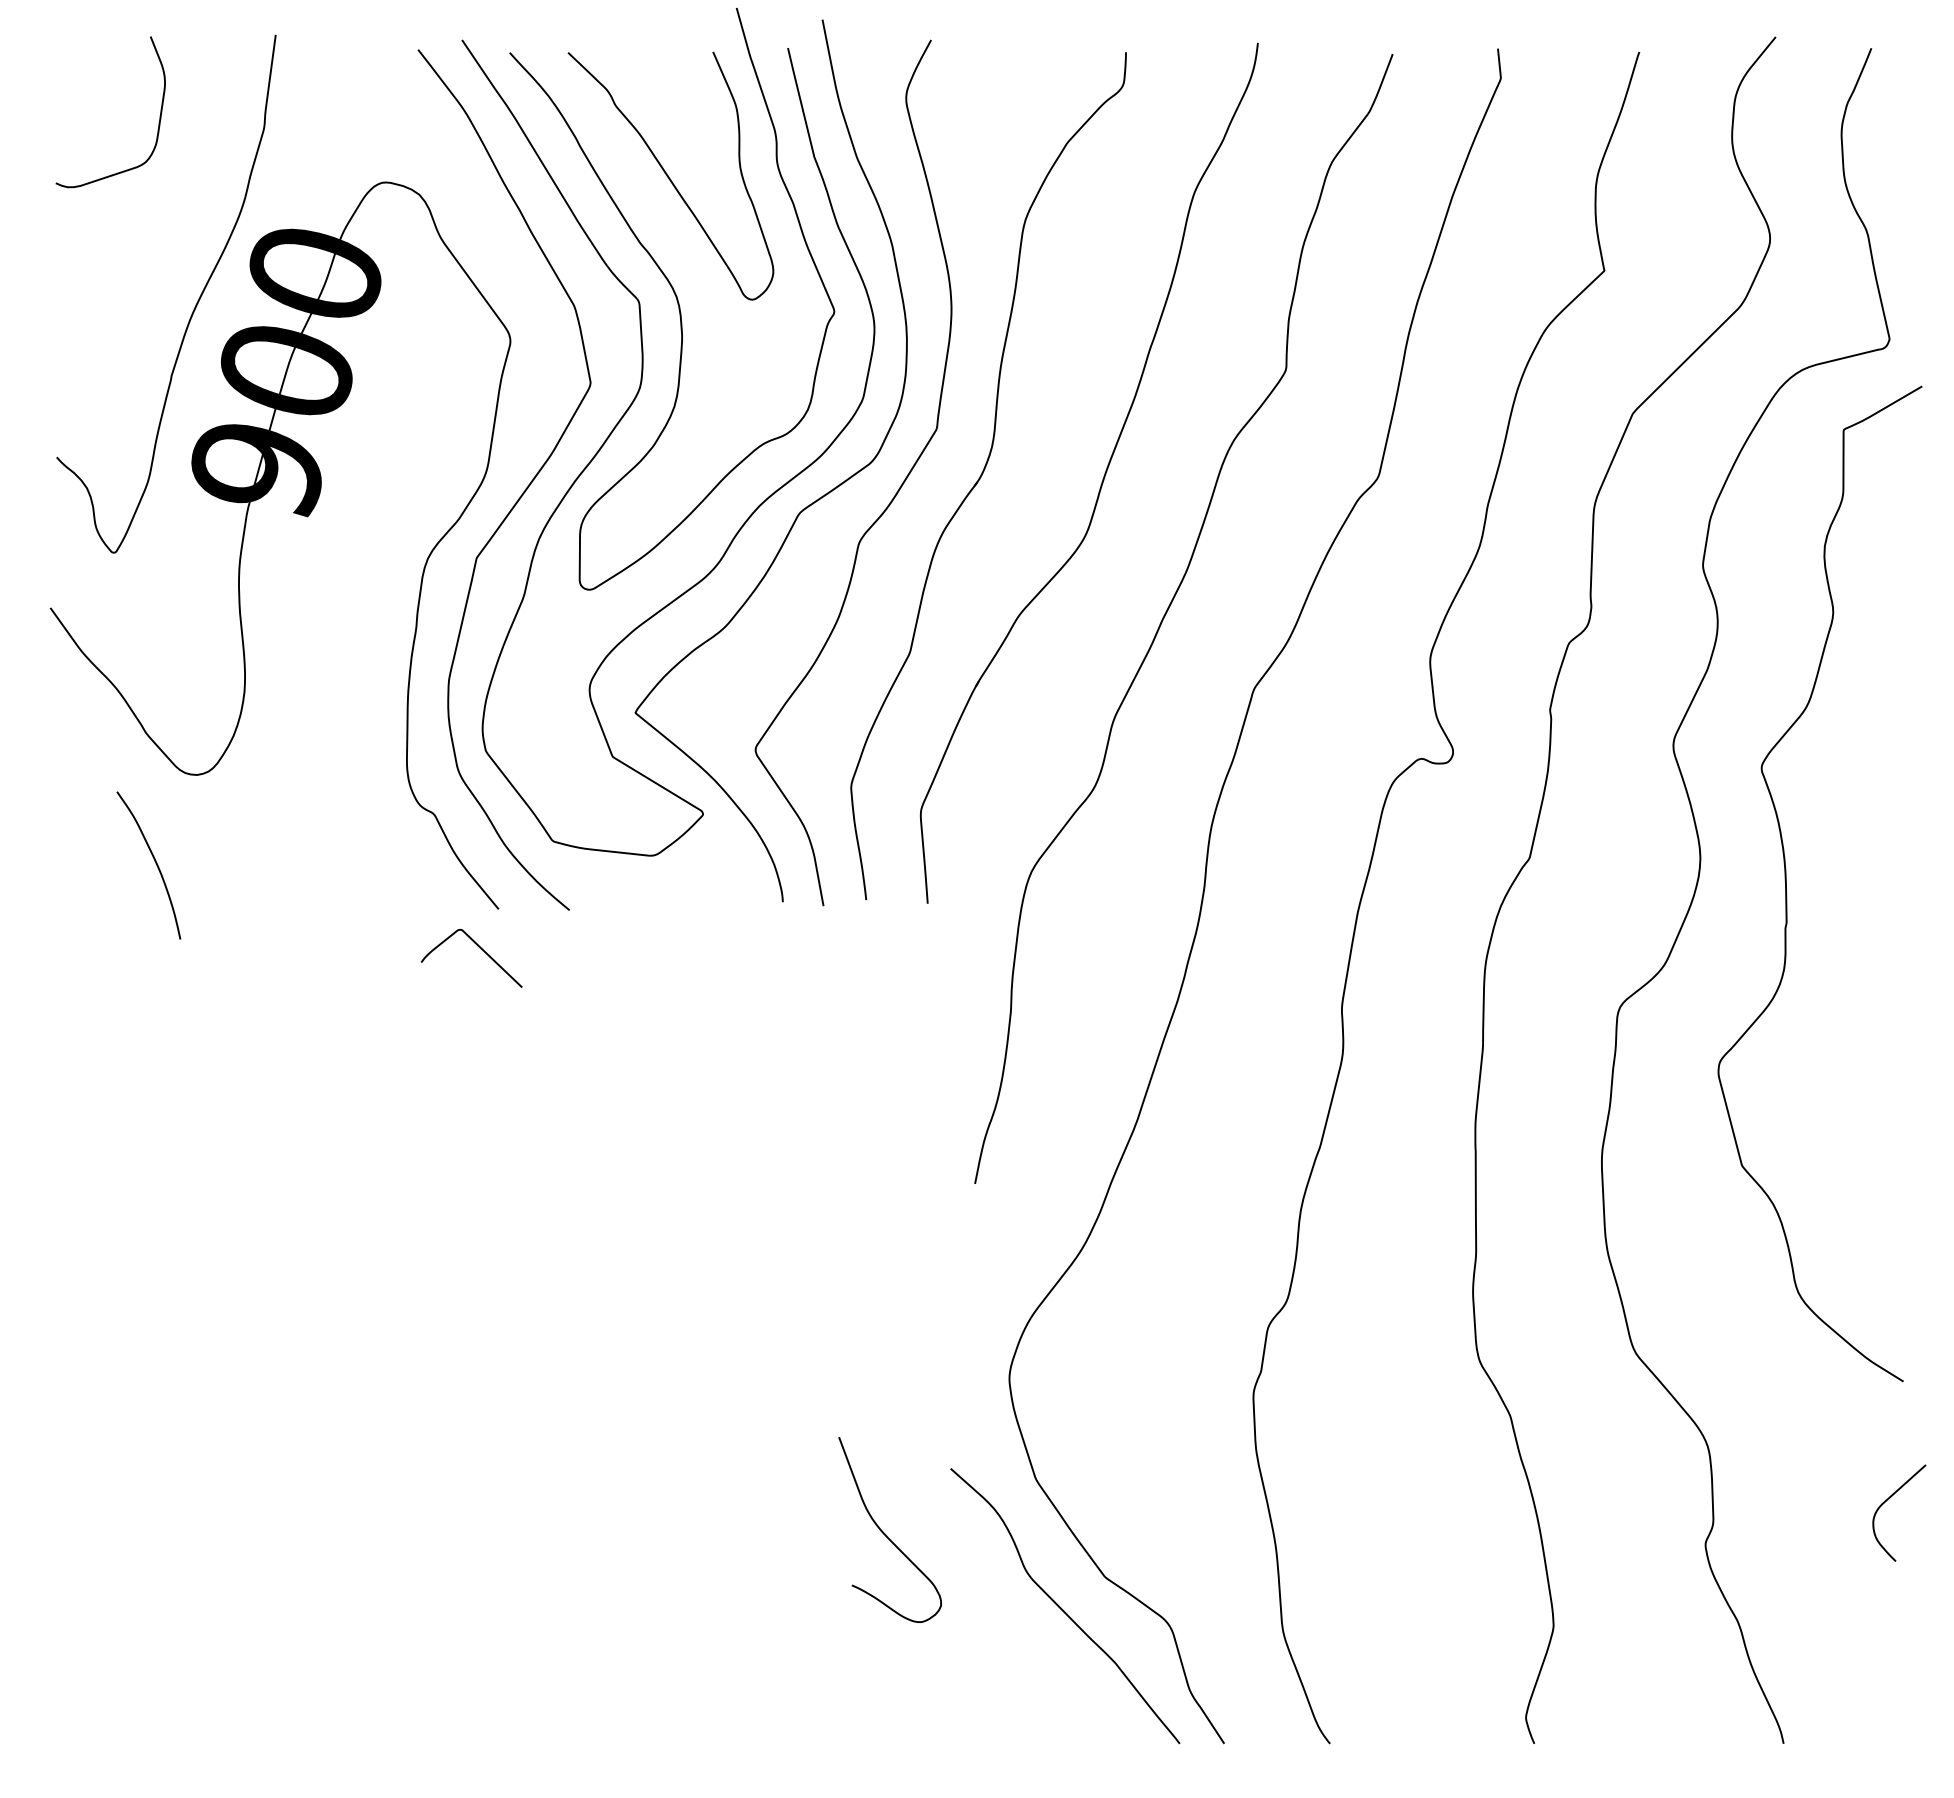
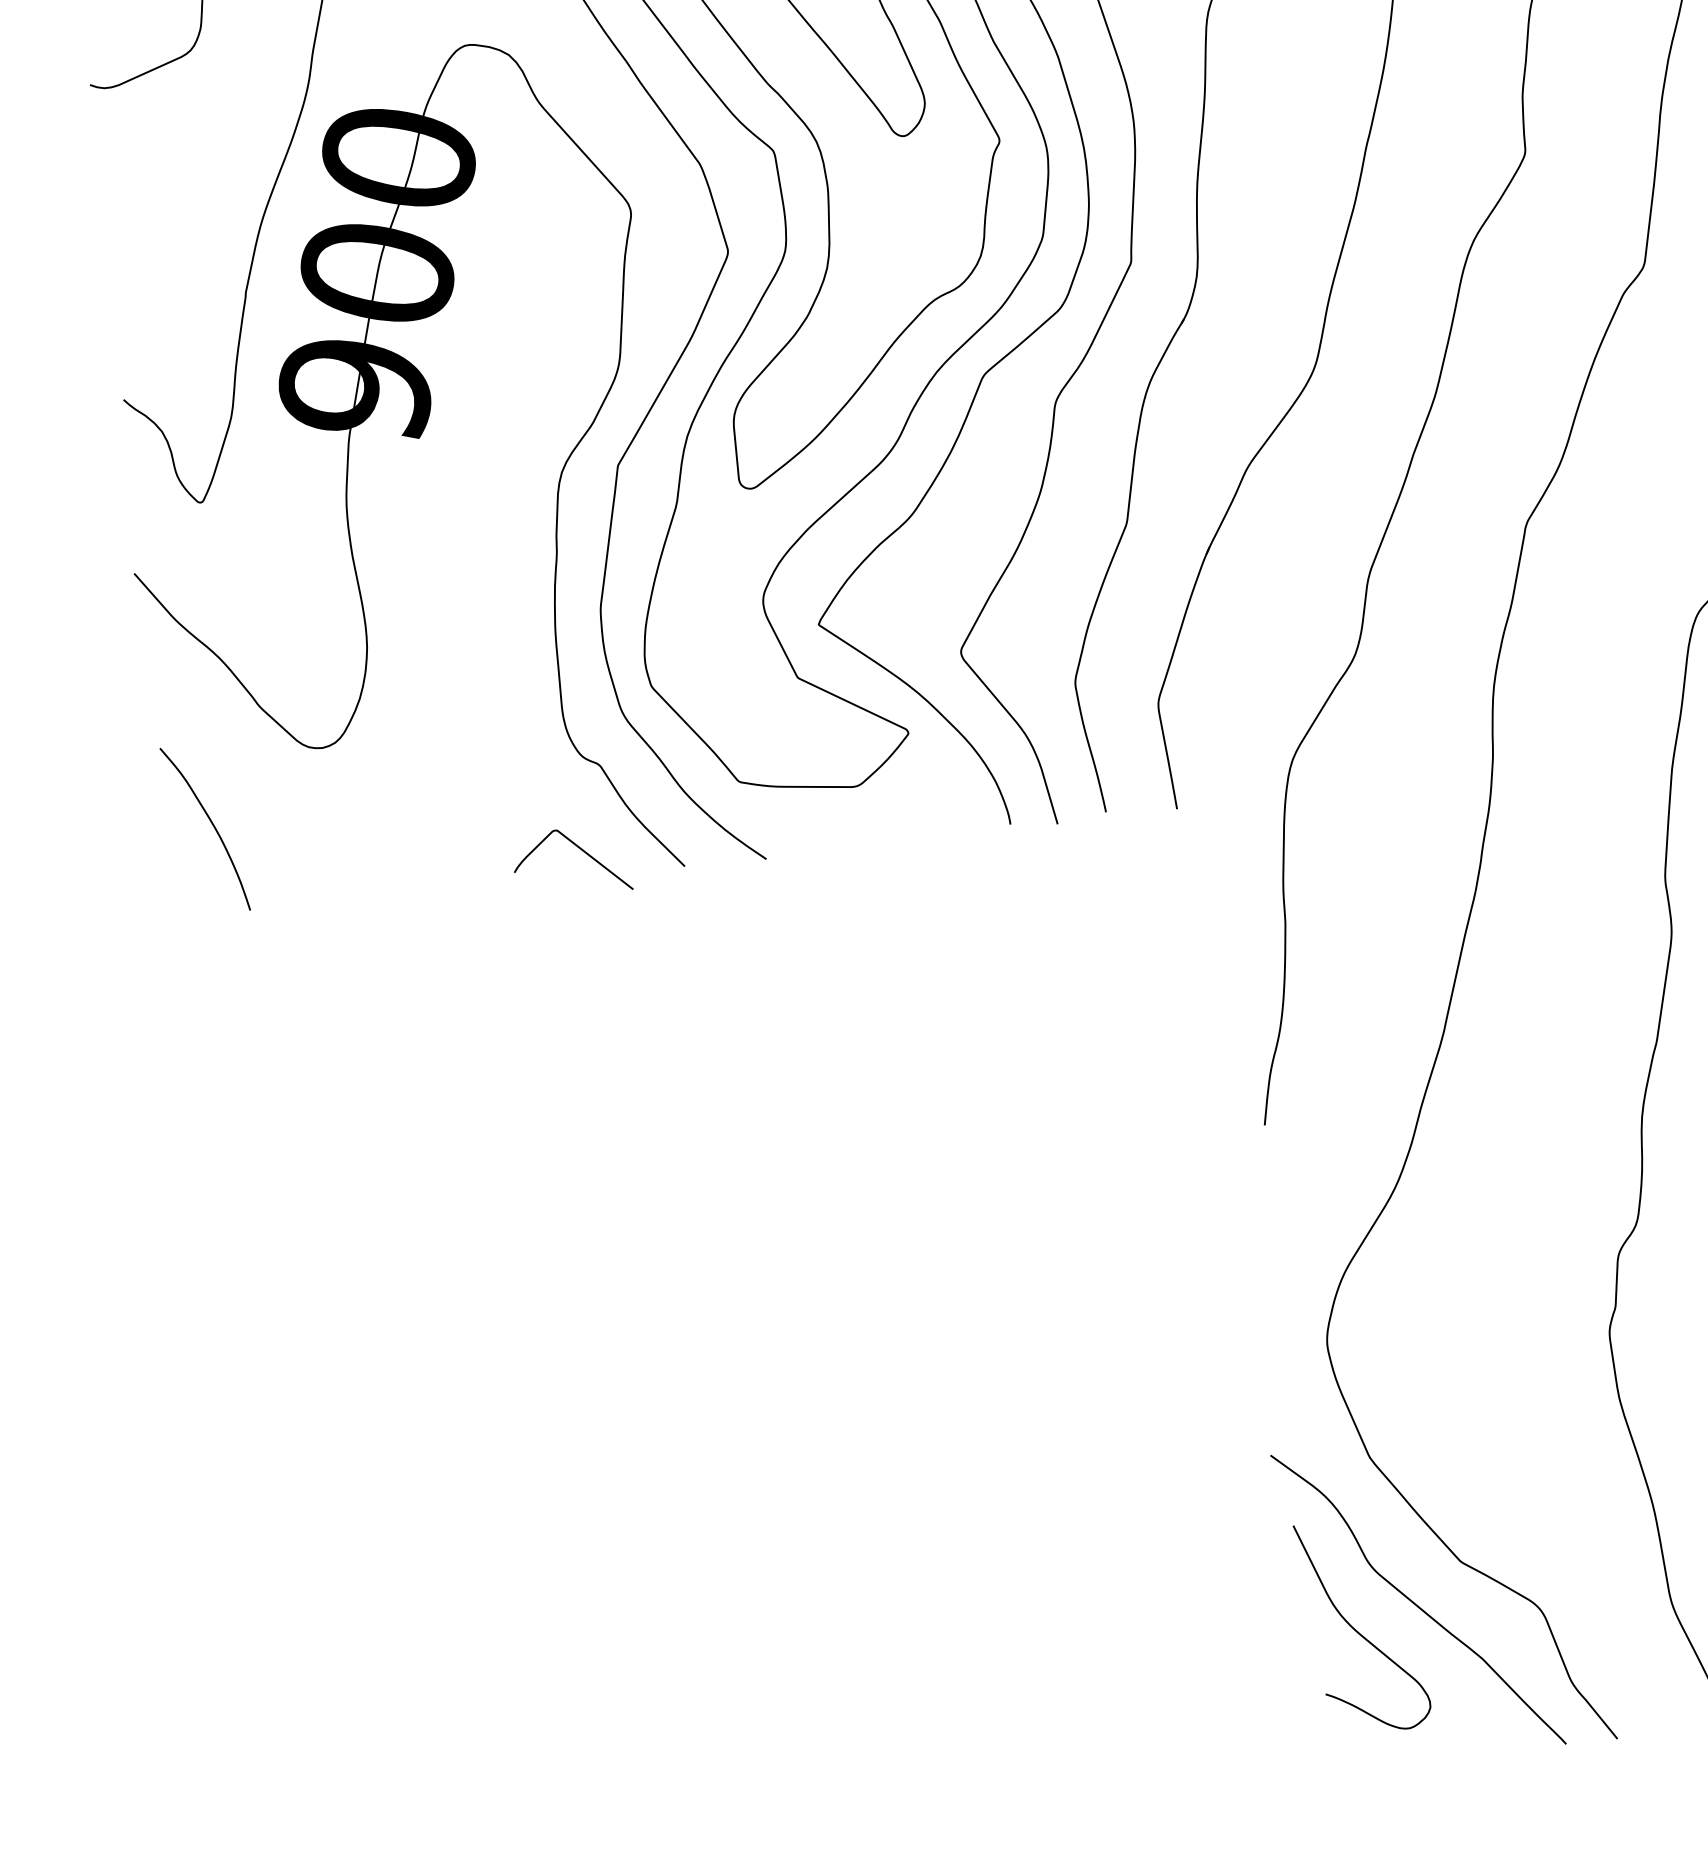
curve: (154, 861) -> (211, 823), moved
curve: (479, 948) -> (579, 849), moved
curve: (885, 1533) -> (1358, 1630), moved

